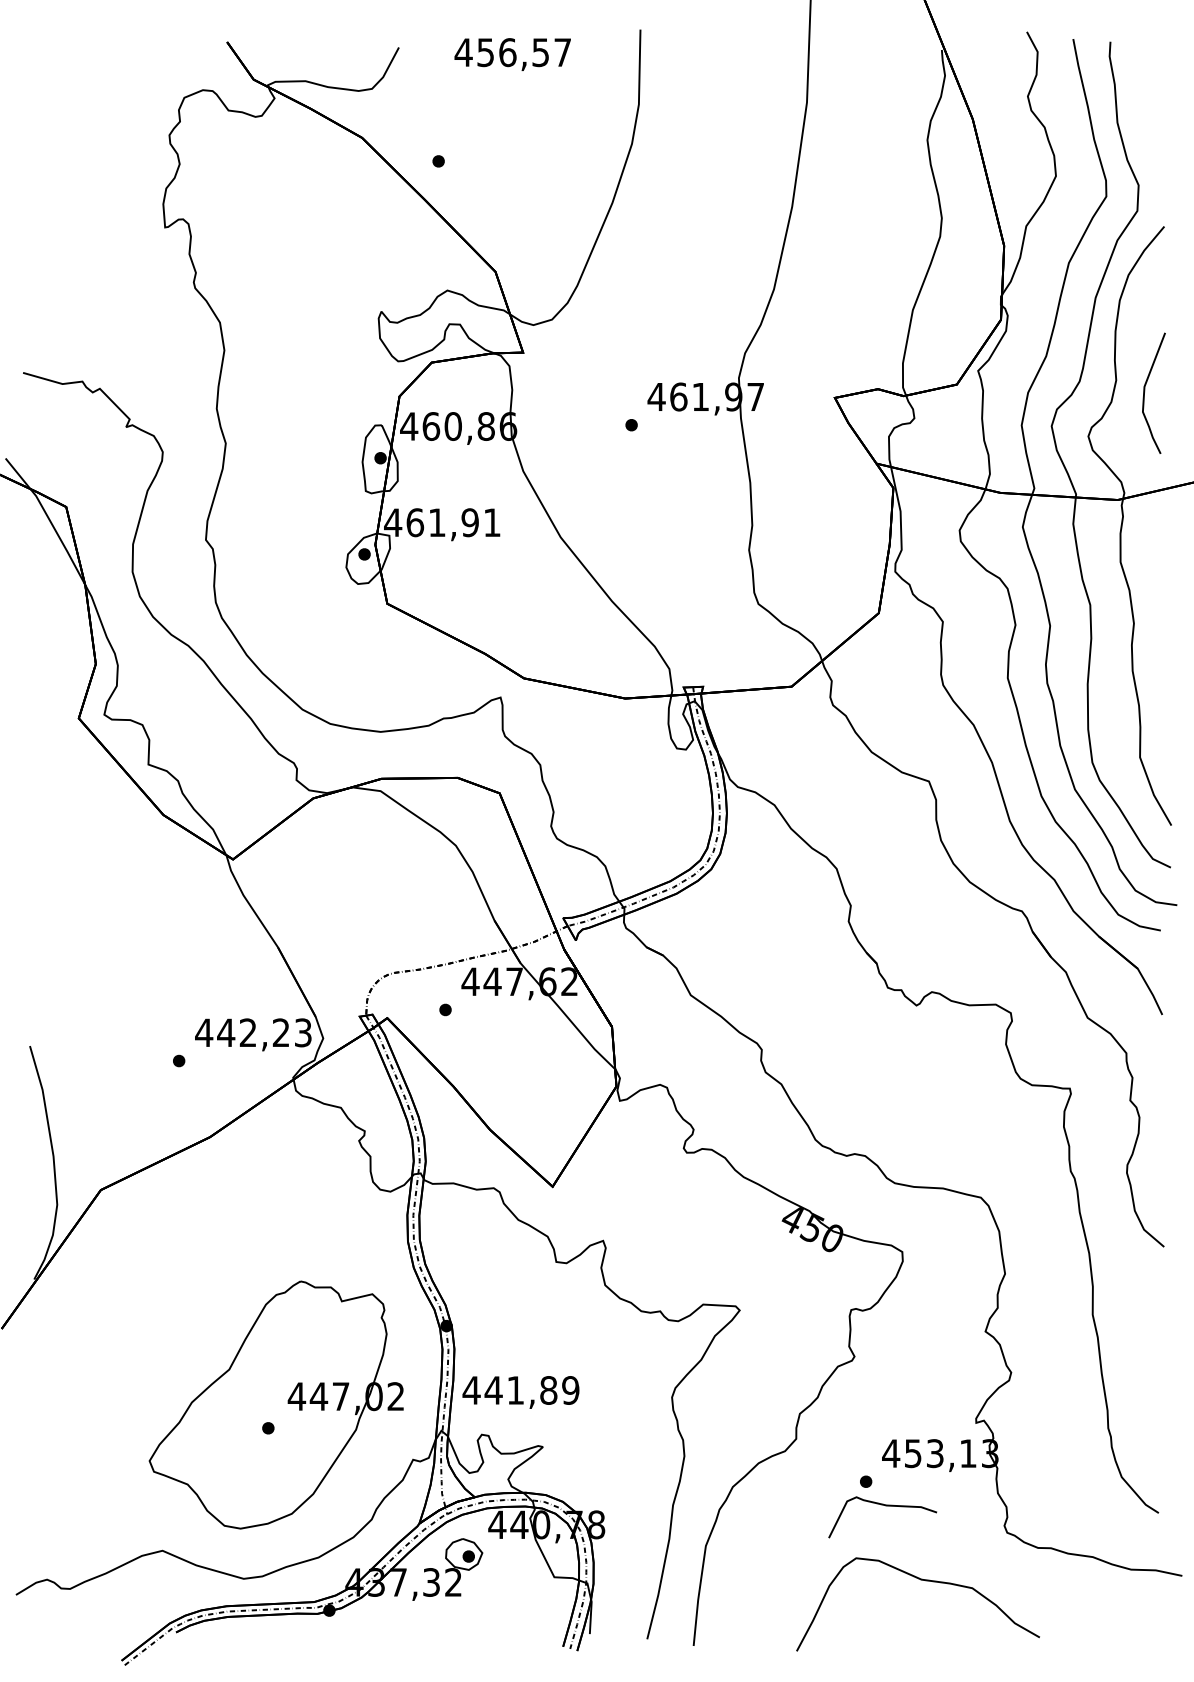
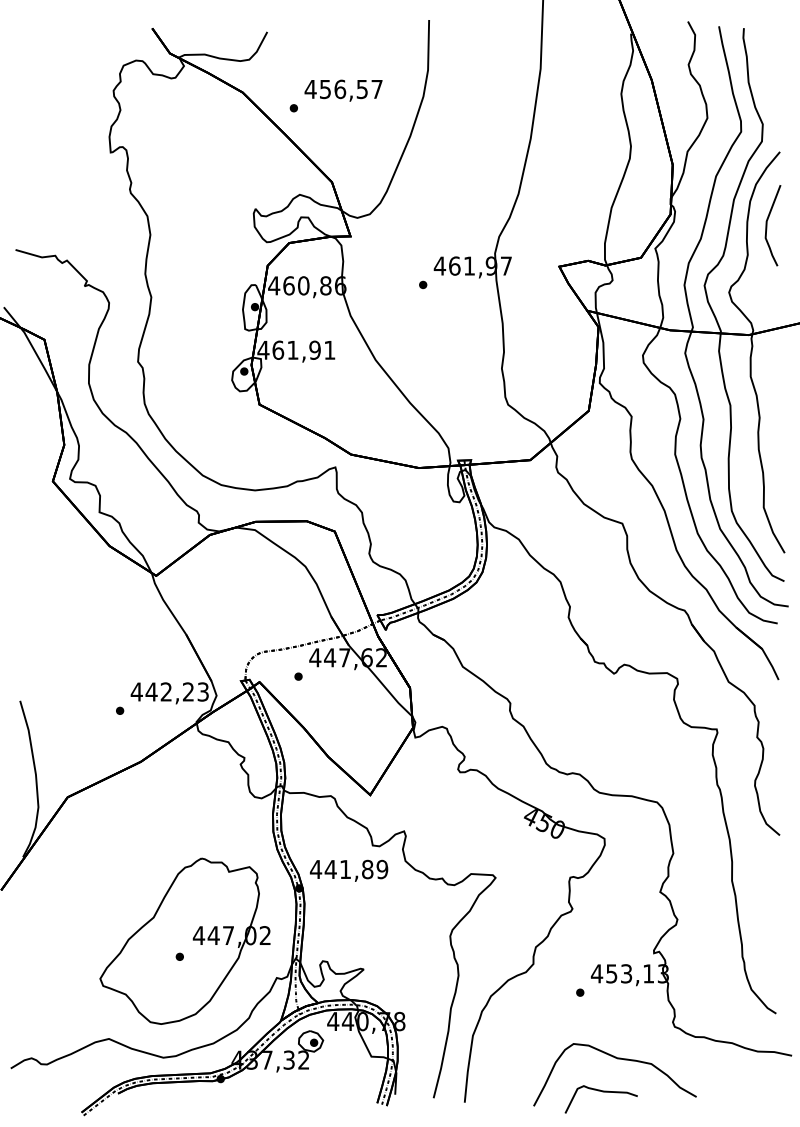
text: (512, 54) -> (343, 90), moved
curve: (1145, 393) -> (767, 225), moved
text: (521, 1391) -> (349, 870), moved
curve: (884, 1506) -> (602, 1092), moved

